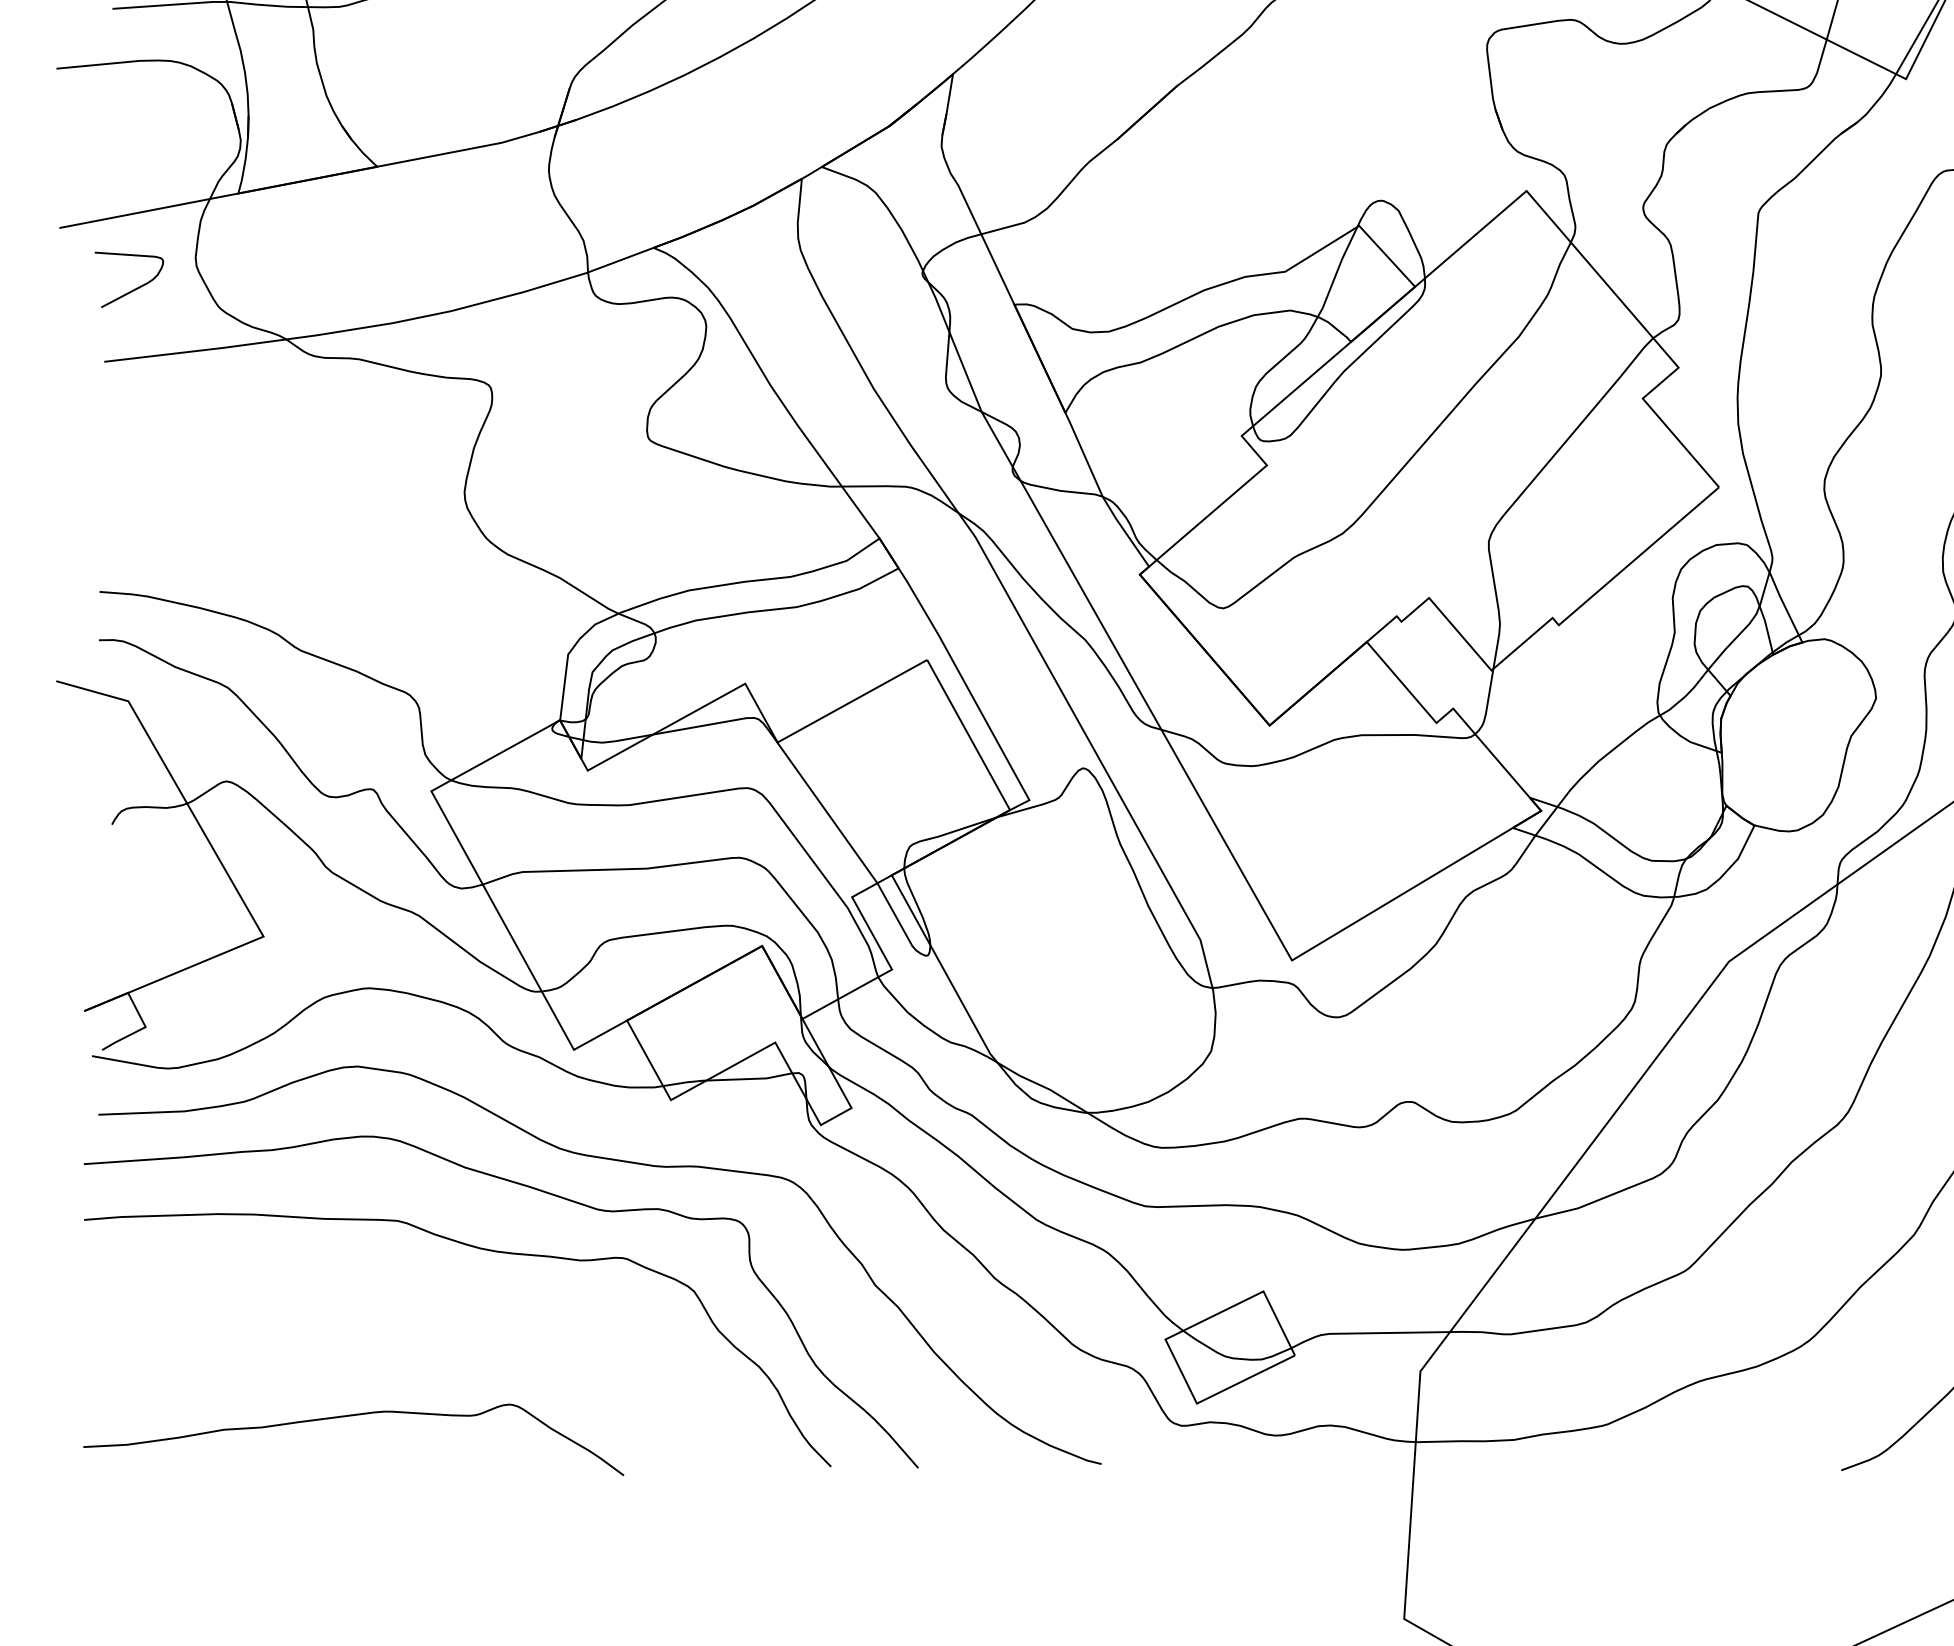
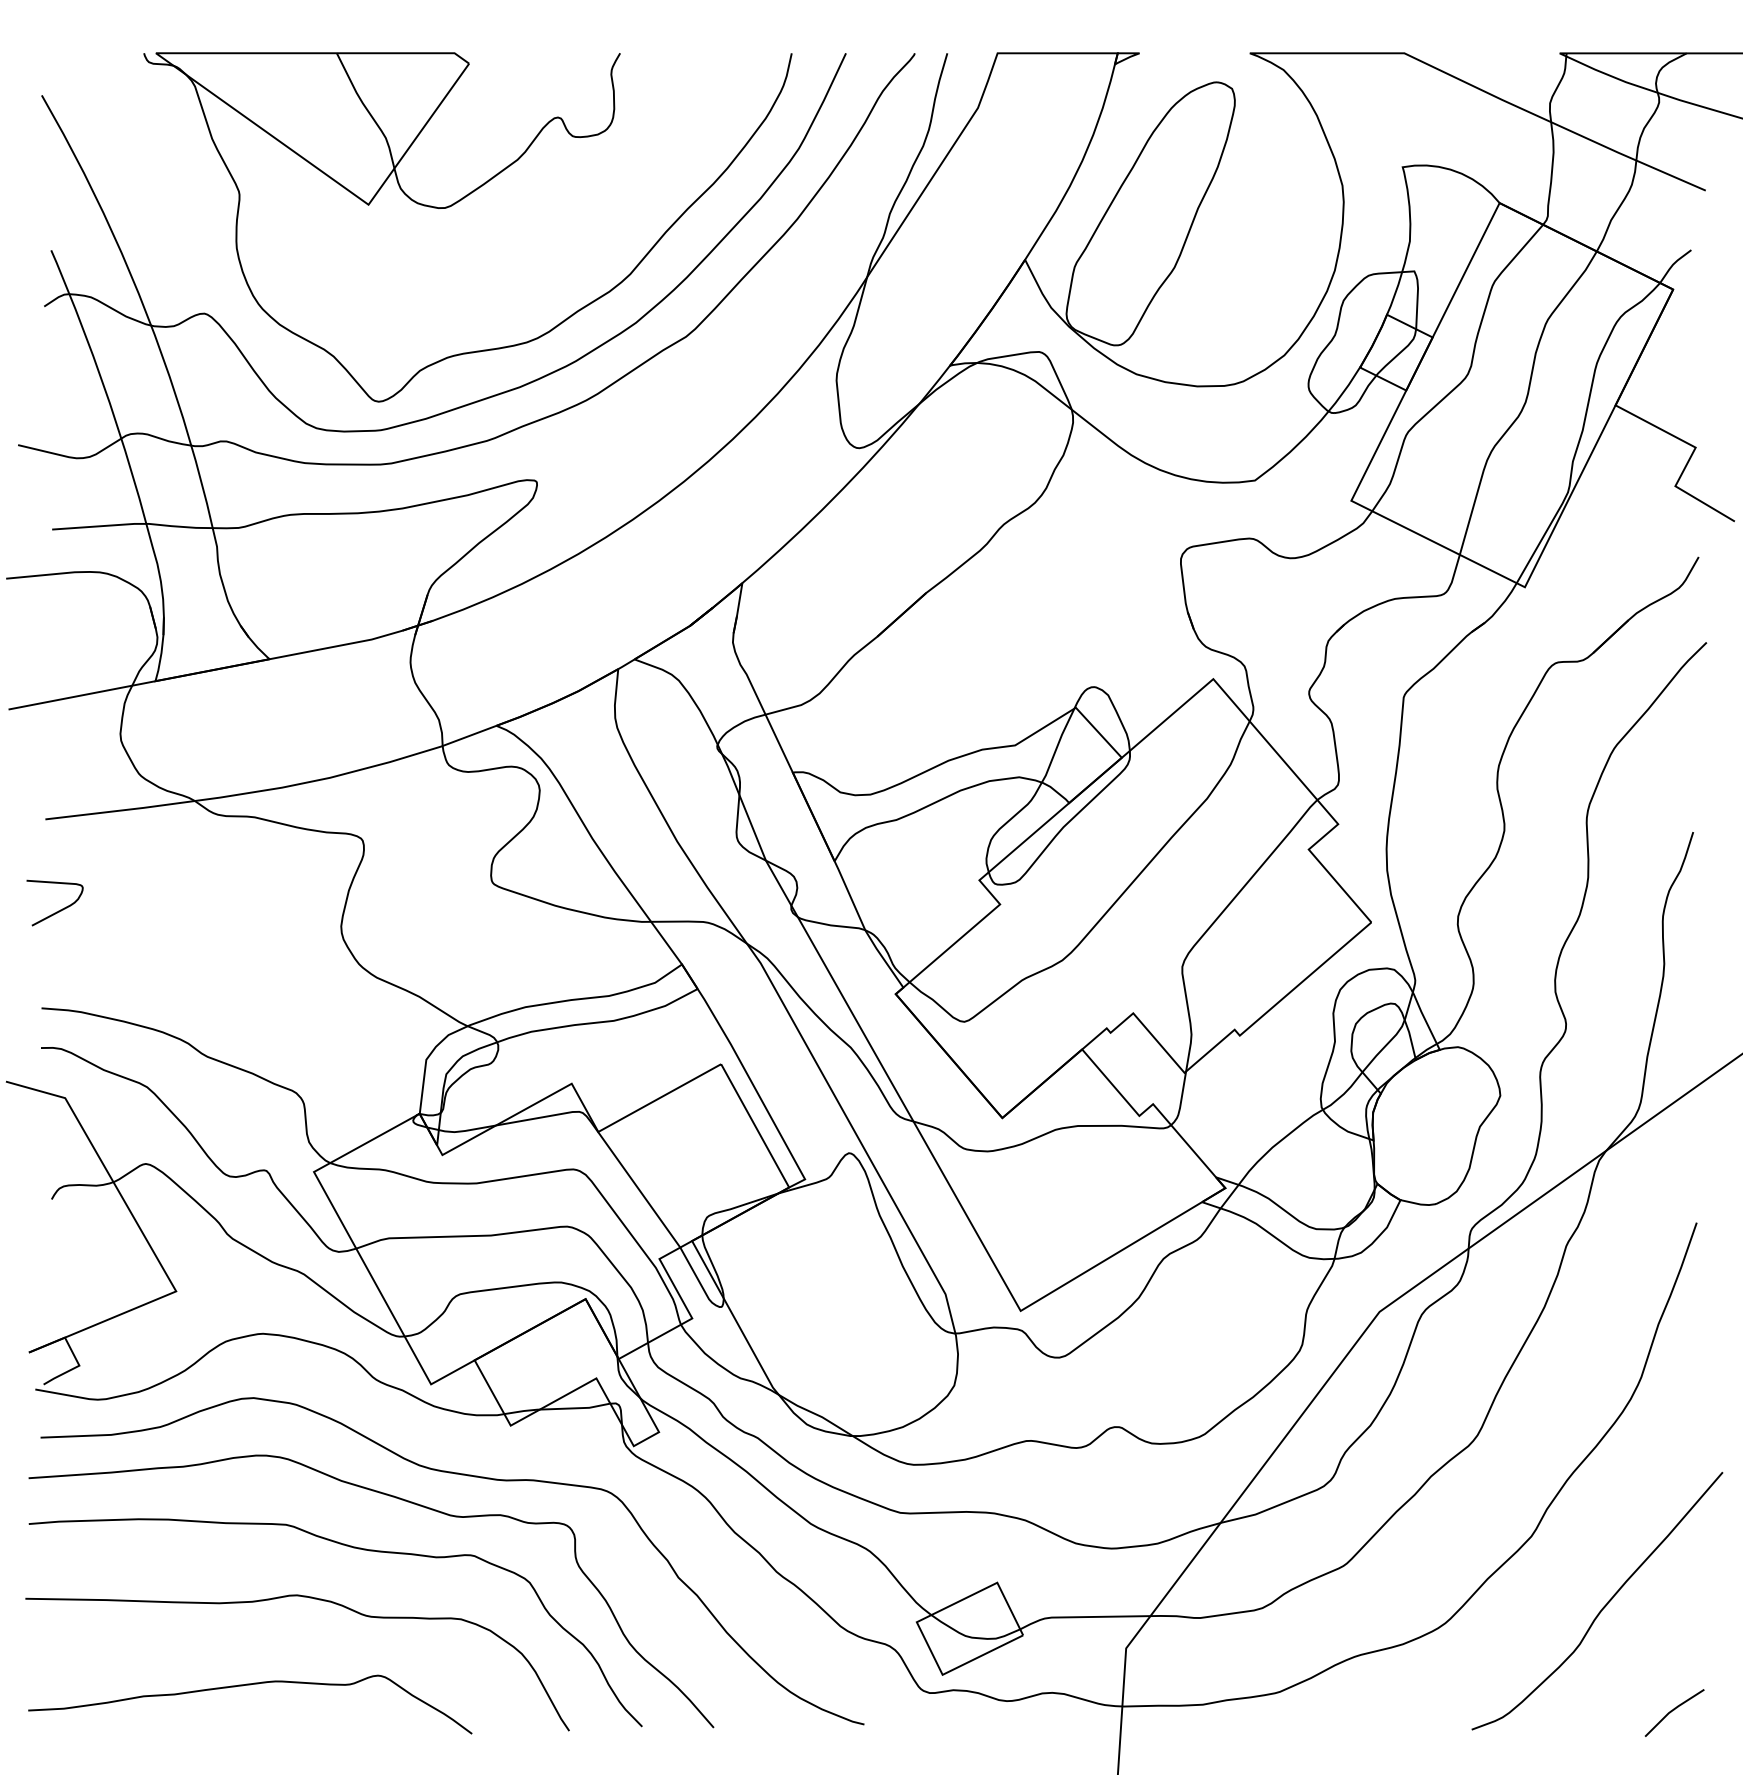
curve: (133, 288) -> (58, 910), moved
curve: (425, 1310) -> (309, 1598), added

